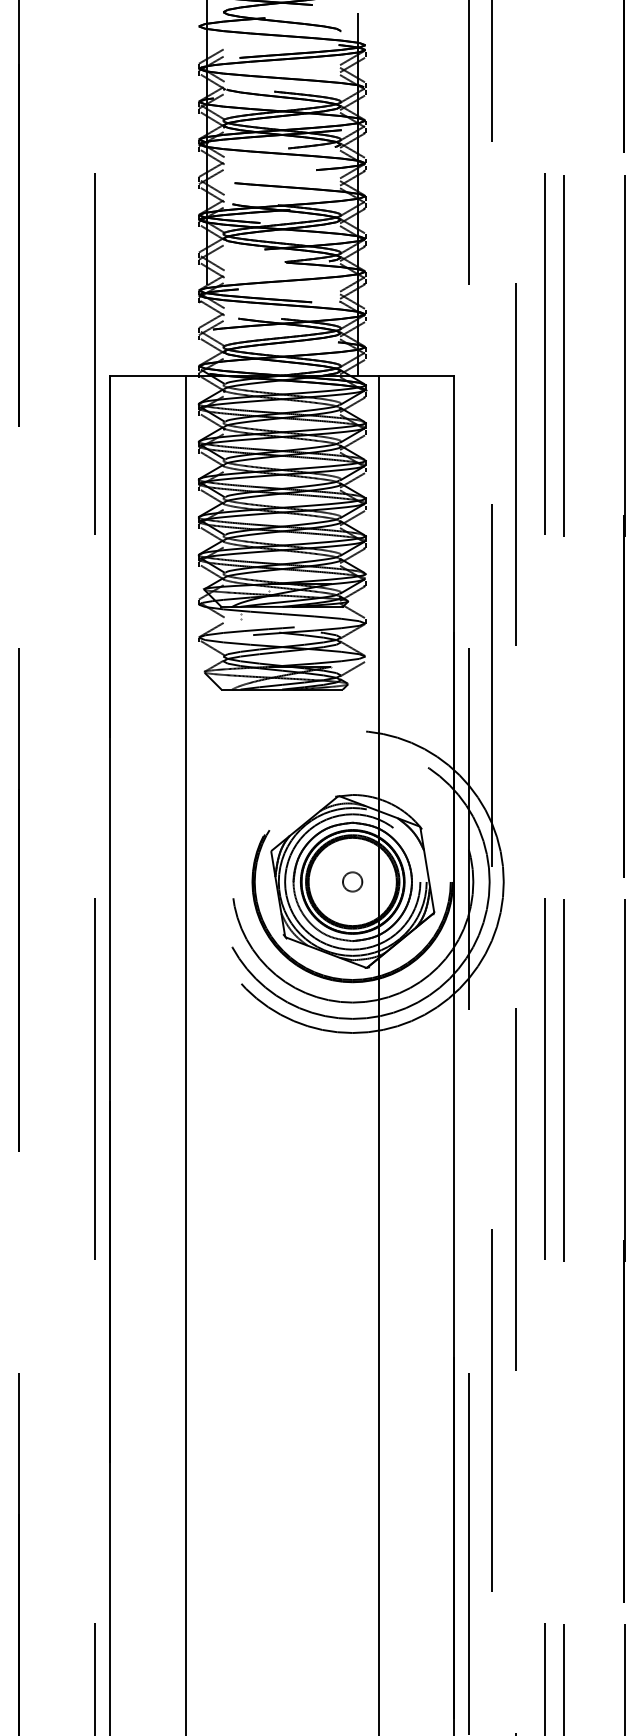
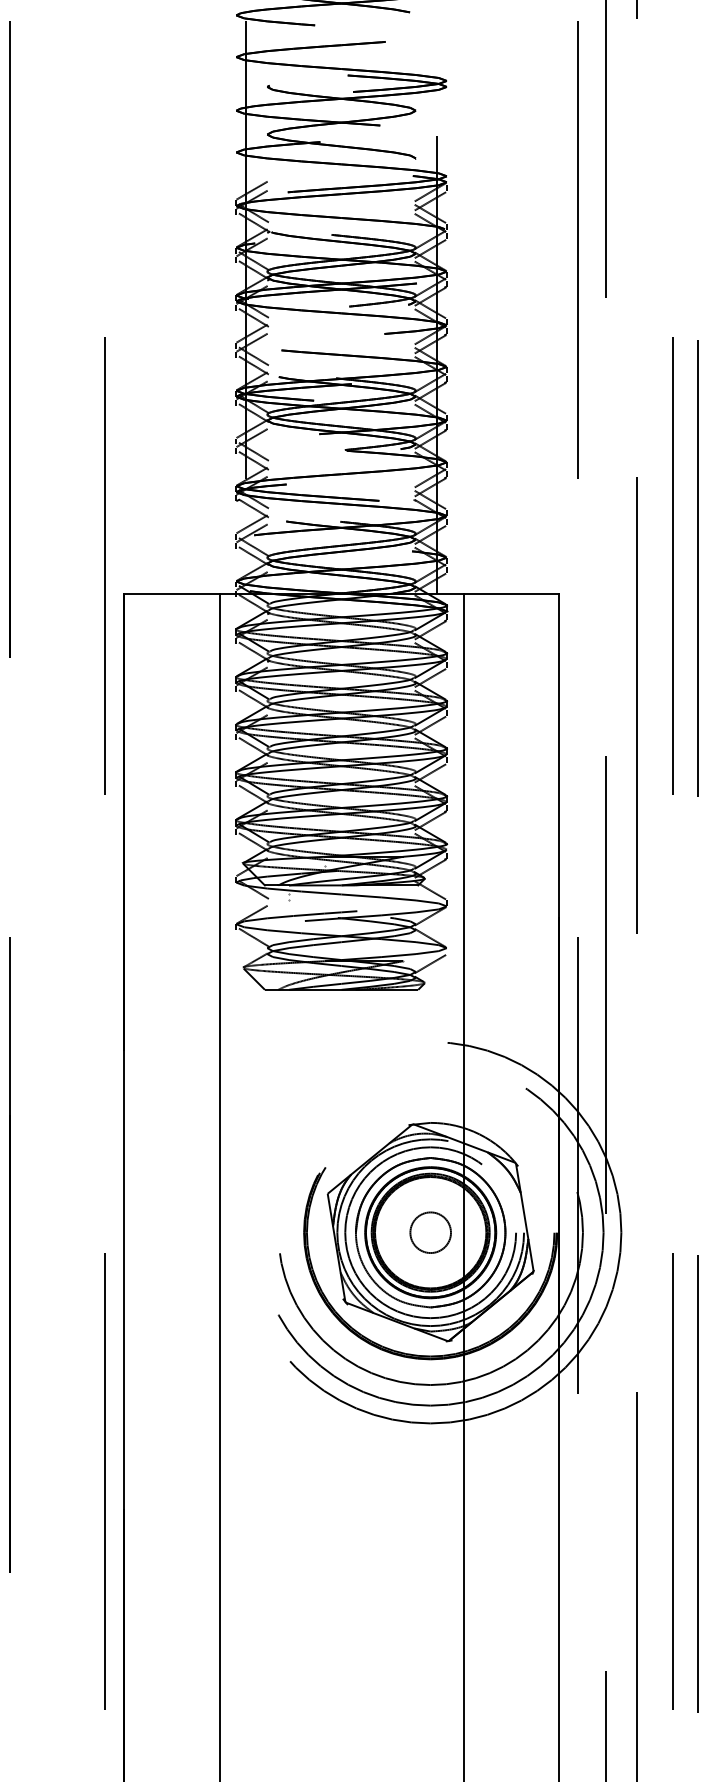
circle: (352, 881) -> (430, 1232), size x1.67

